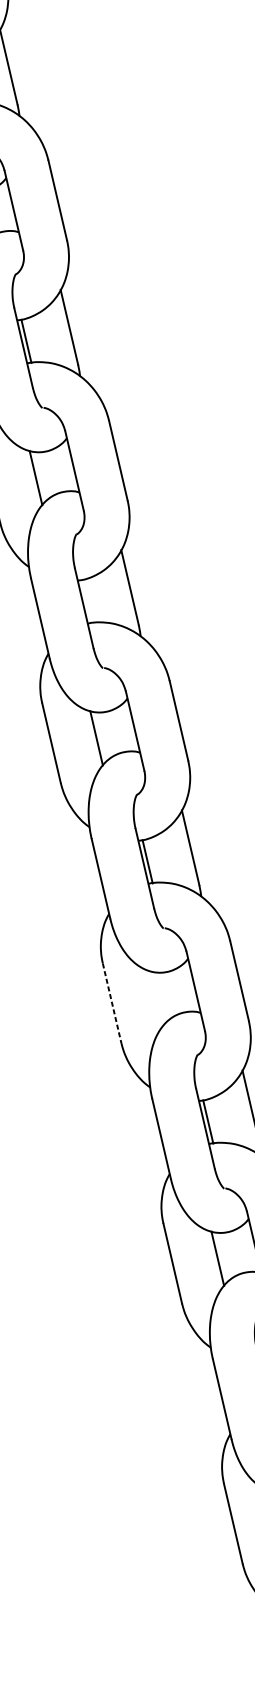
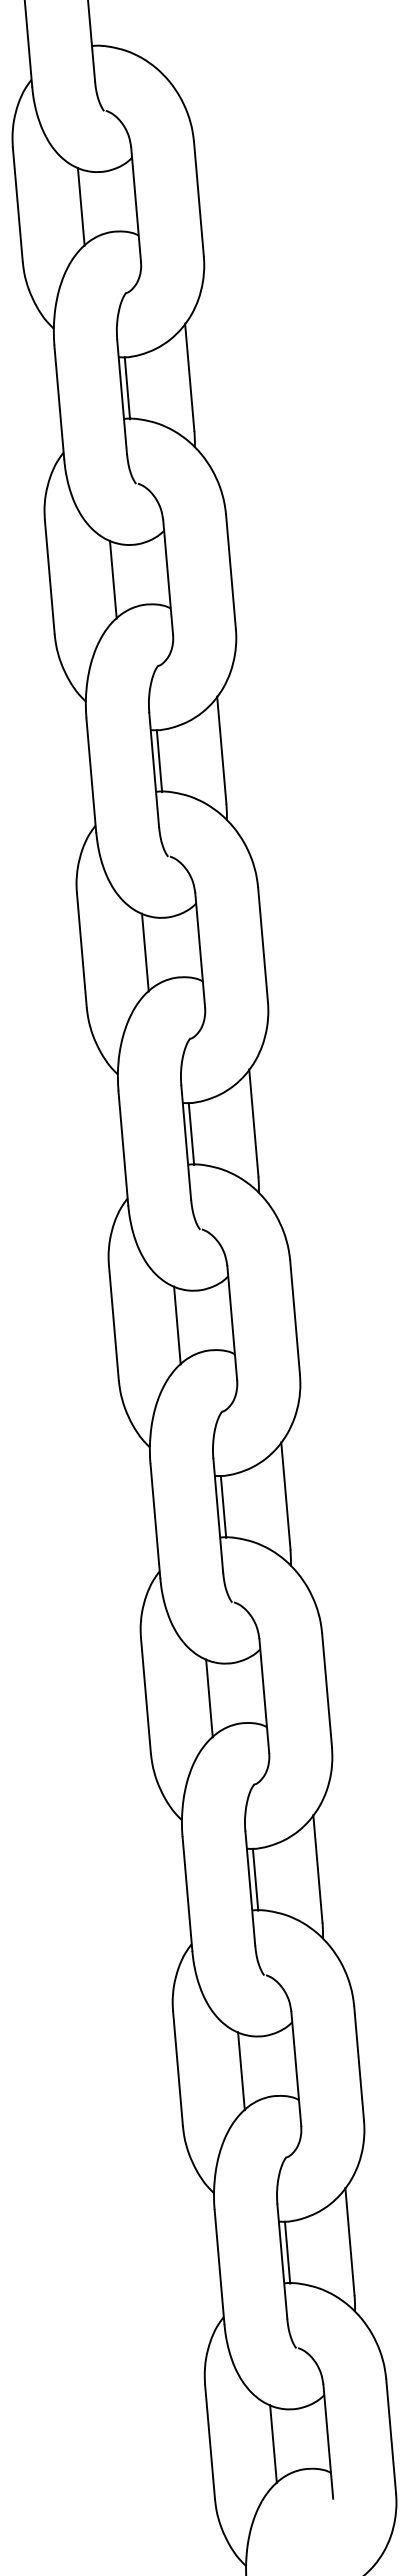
line: (87, 601) -> (191, 1133), added
line: (157, 998) -> (209, 1698), added
line: (112, 1003) -> (146, 1696), dashed -> solid

